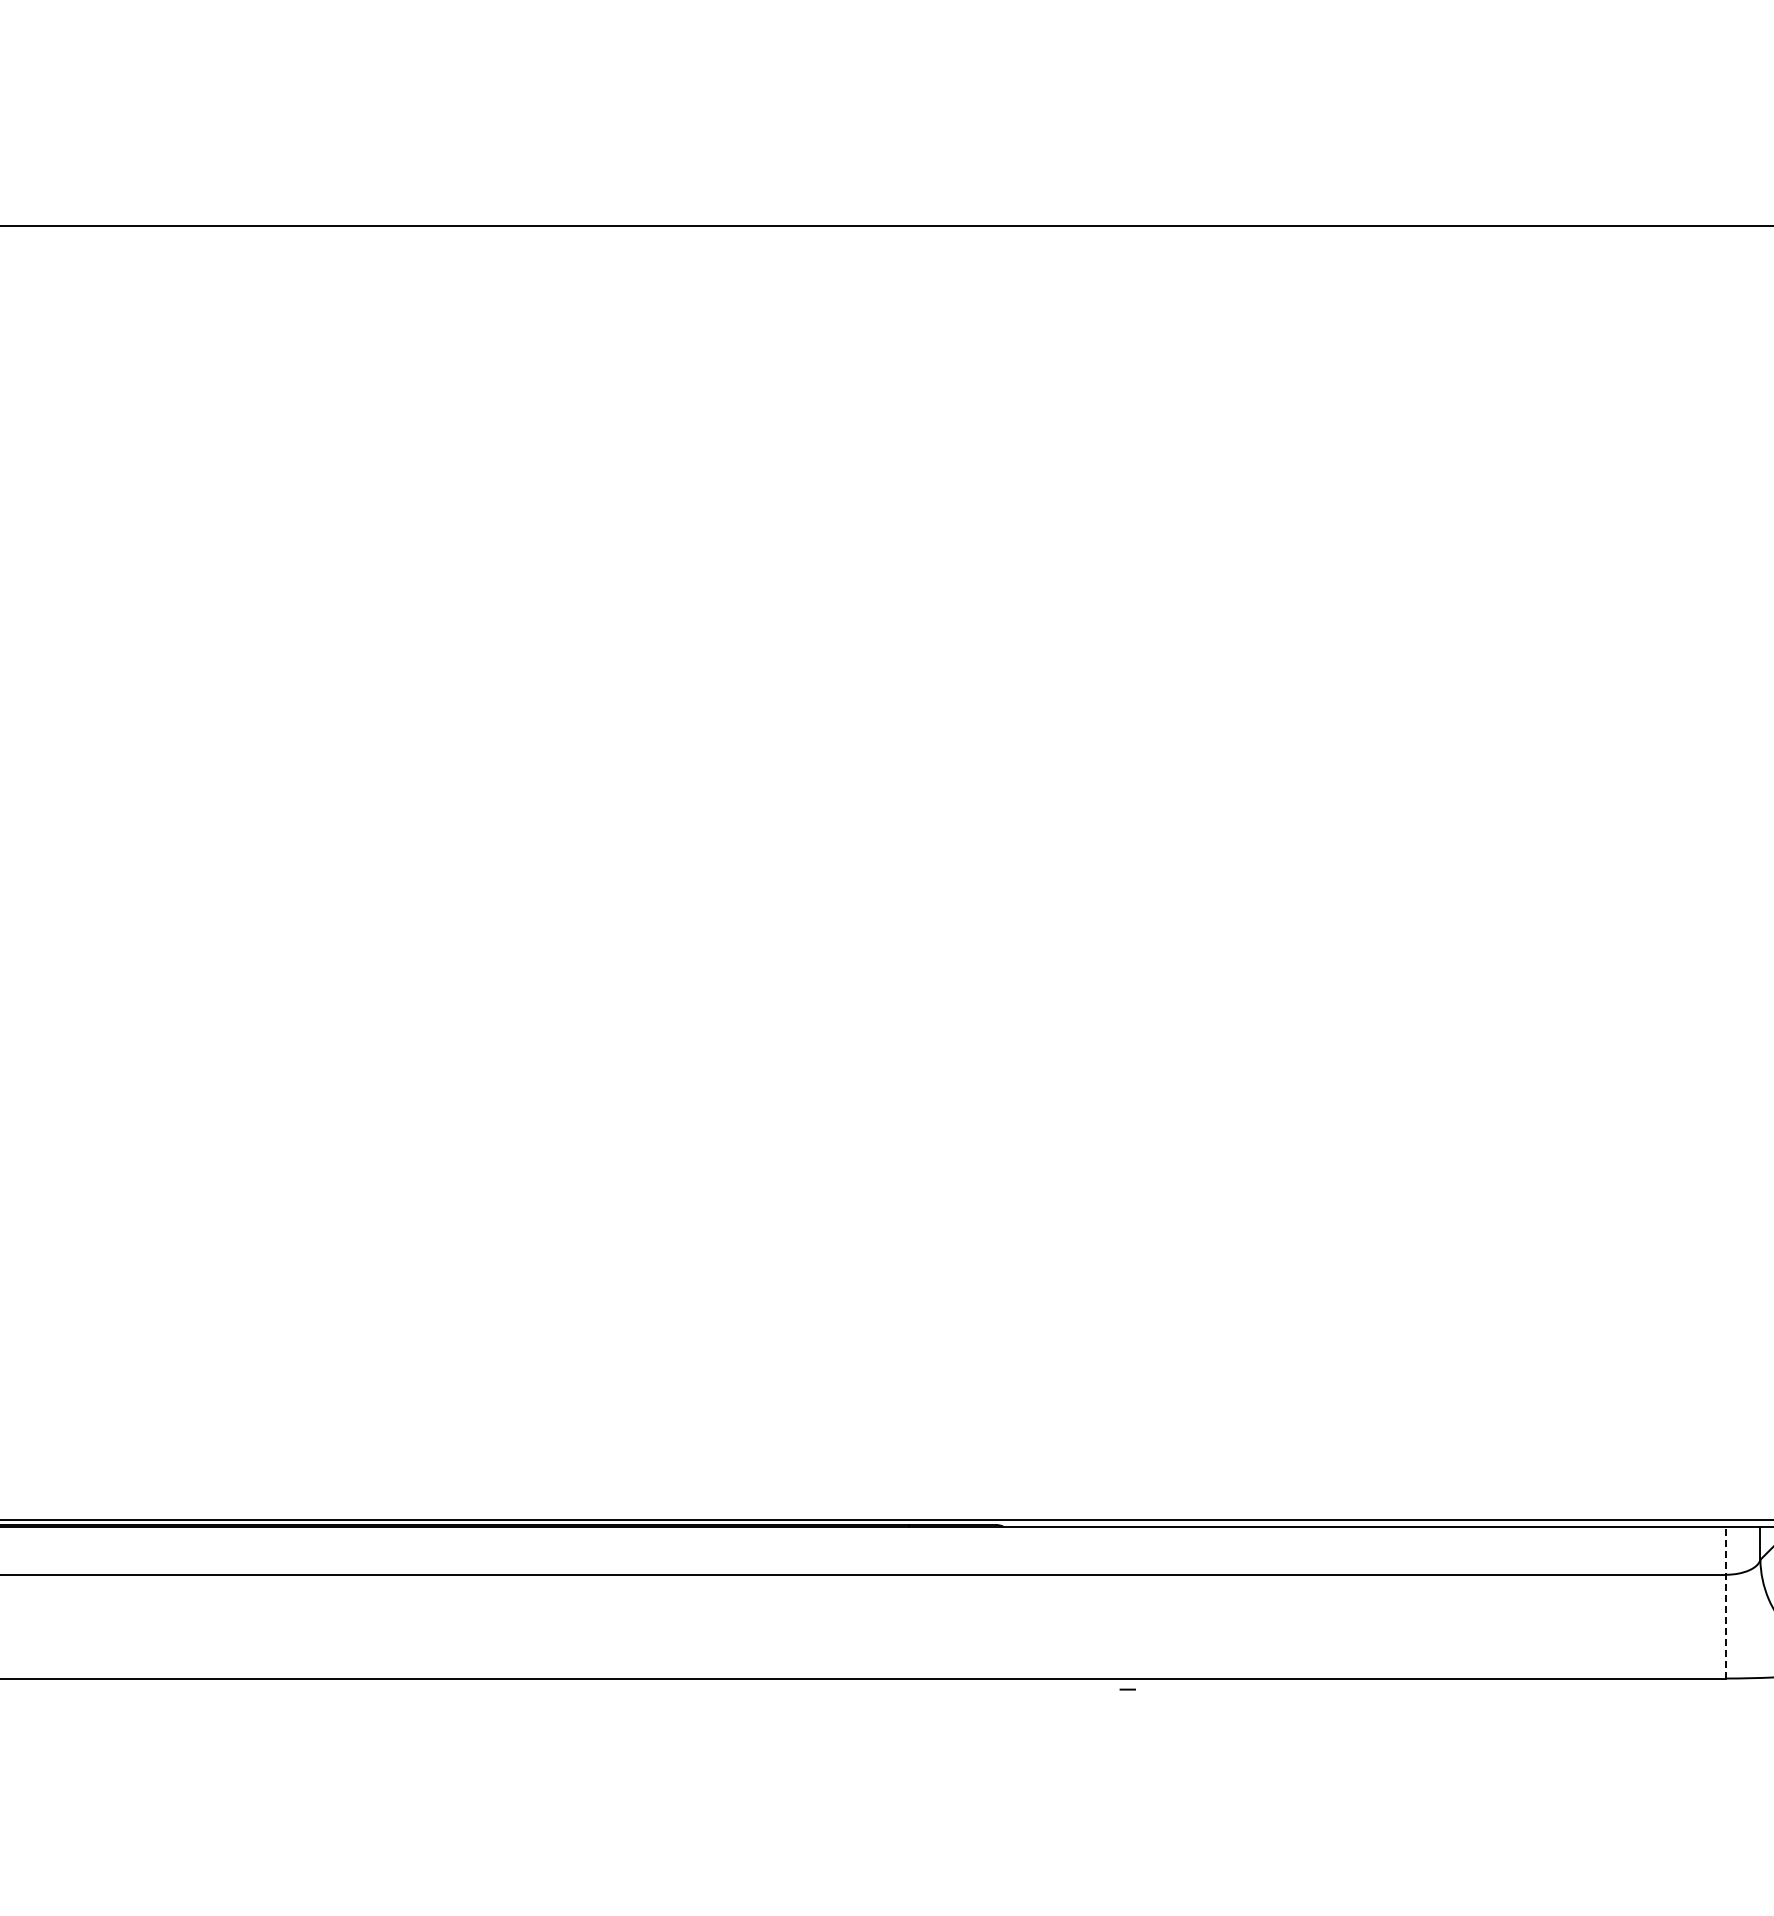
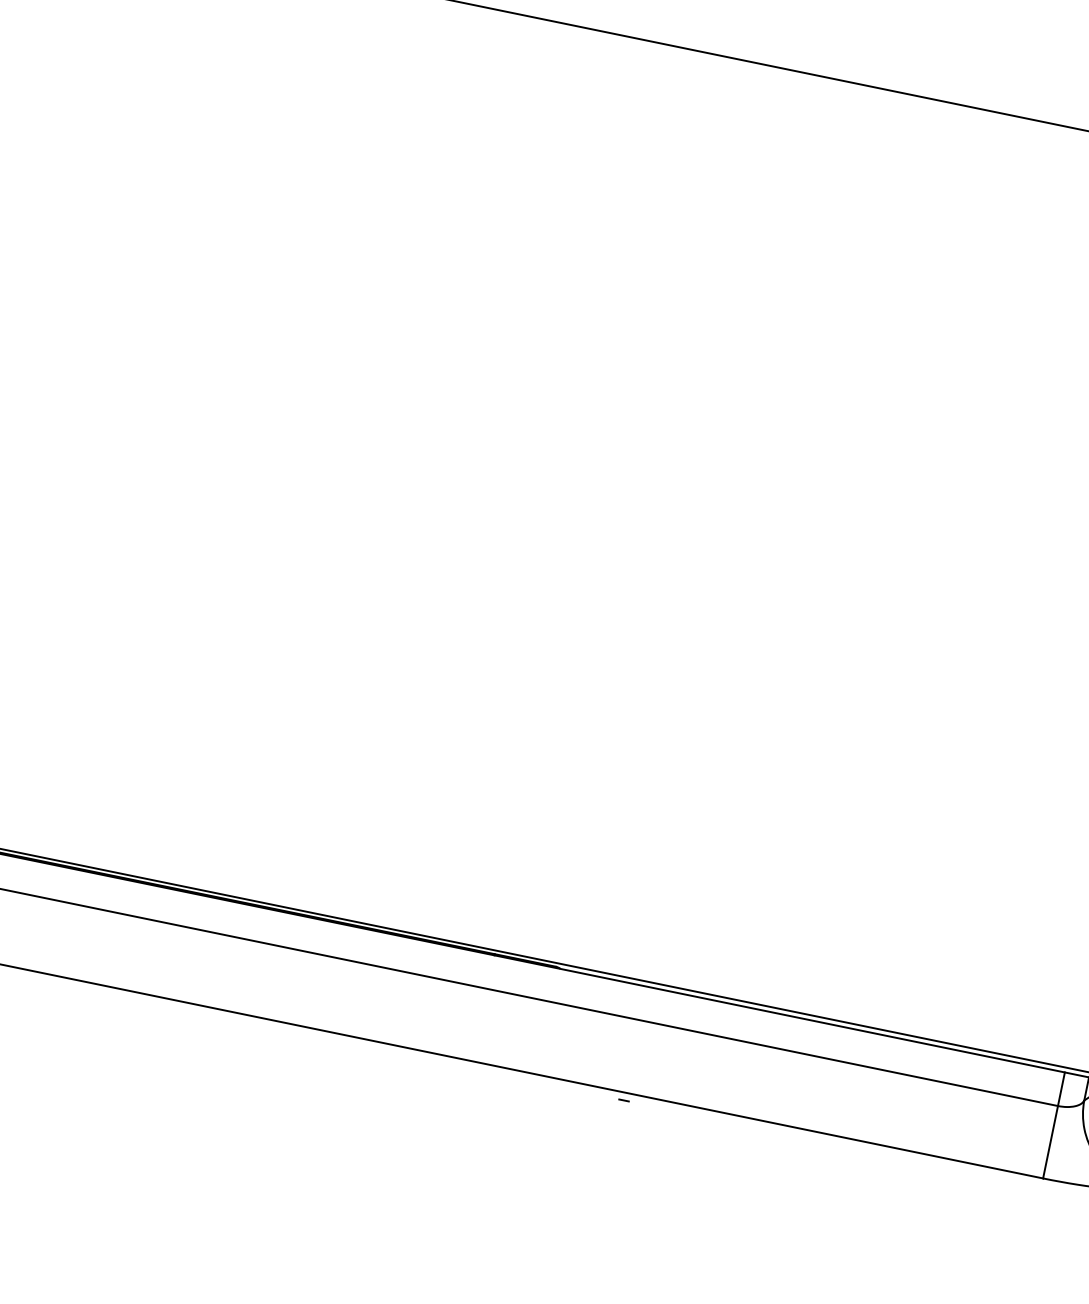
line: (1725, 1602) -> (1053, 1125), dashed -> solid

